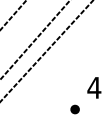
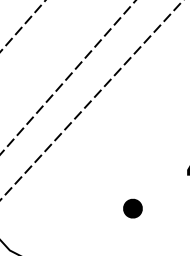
part: (74, 109) -> (131, 208), moved

